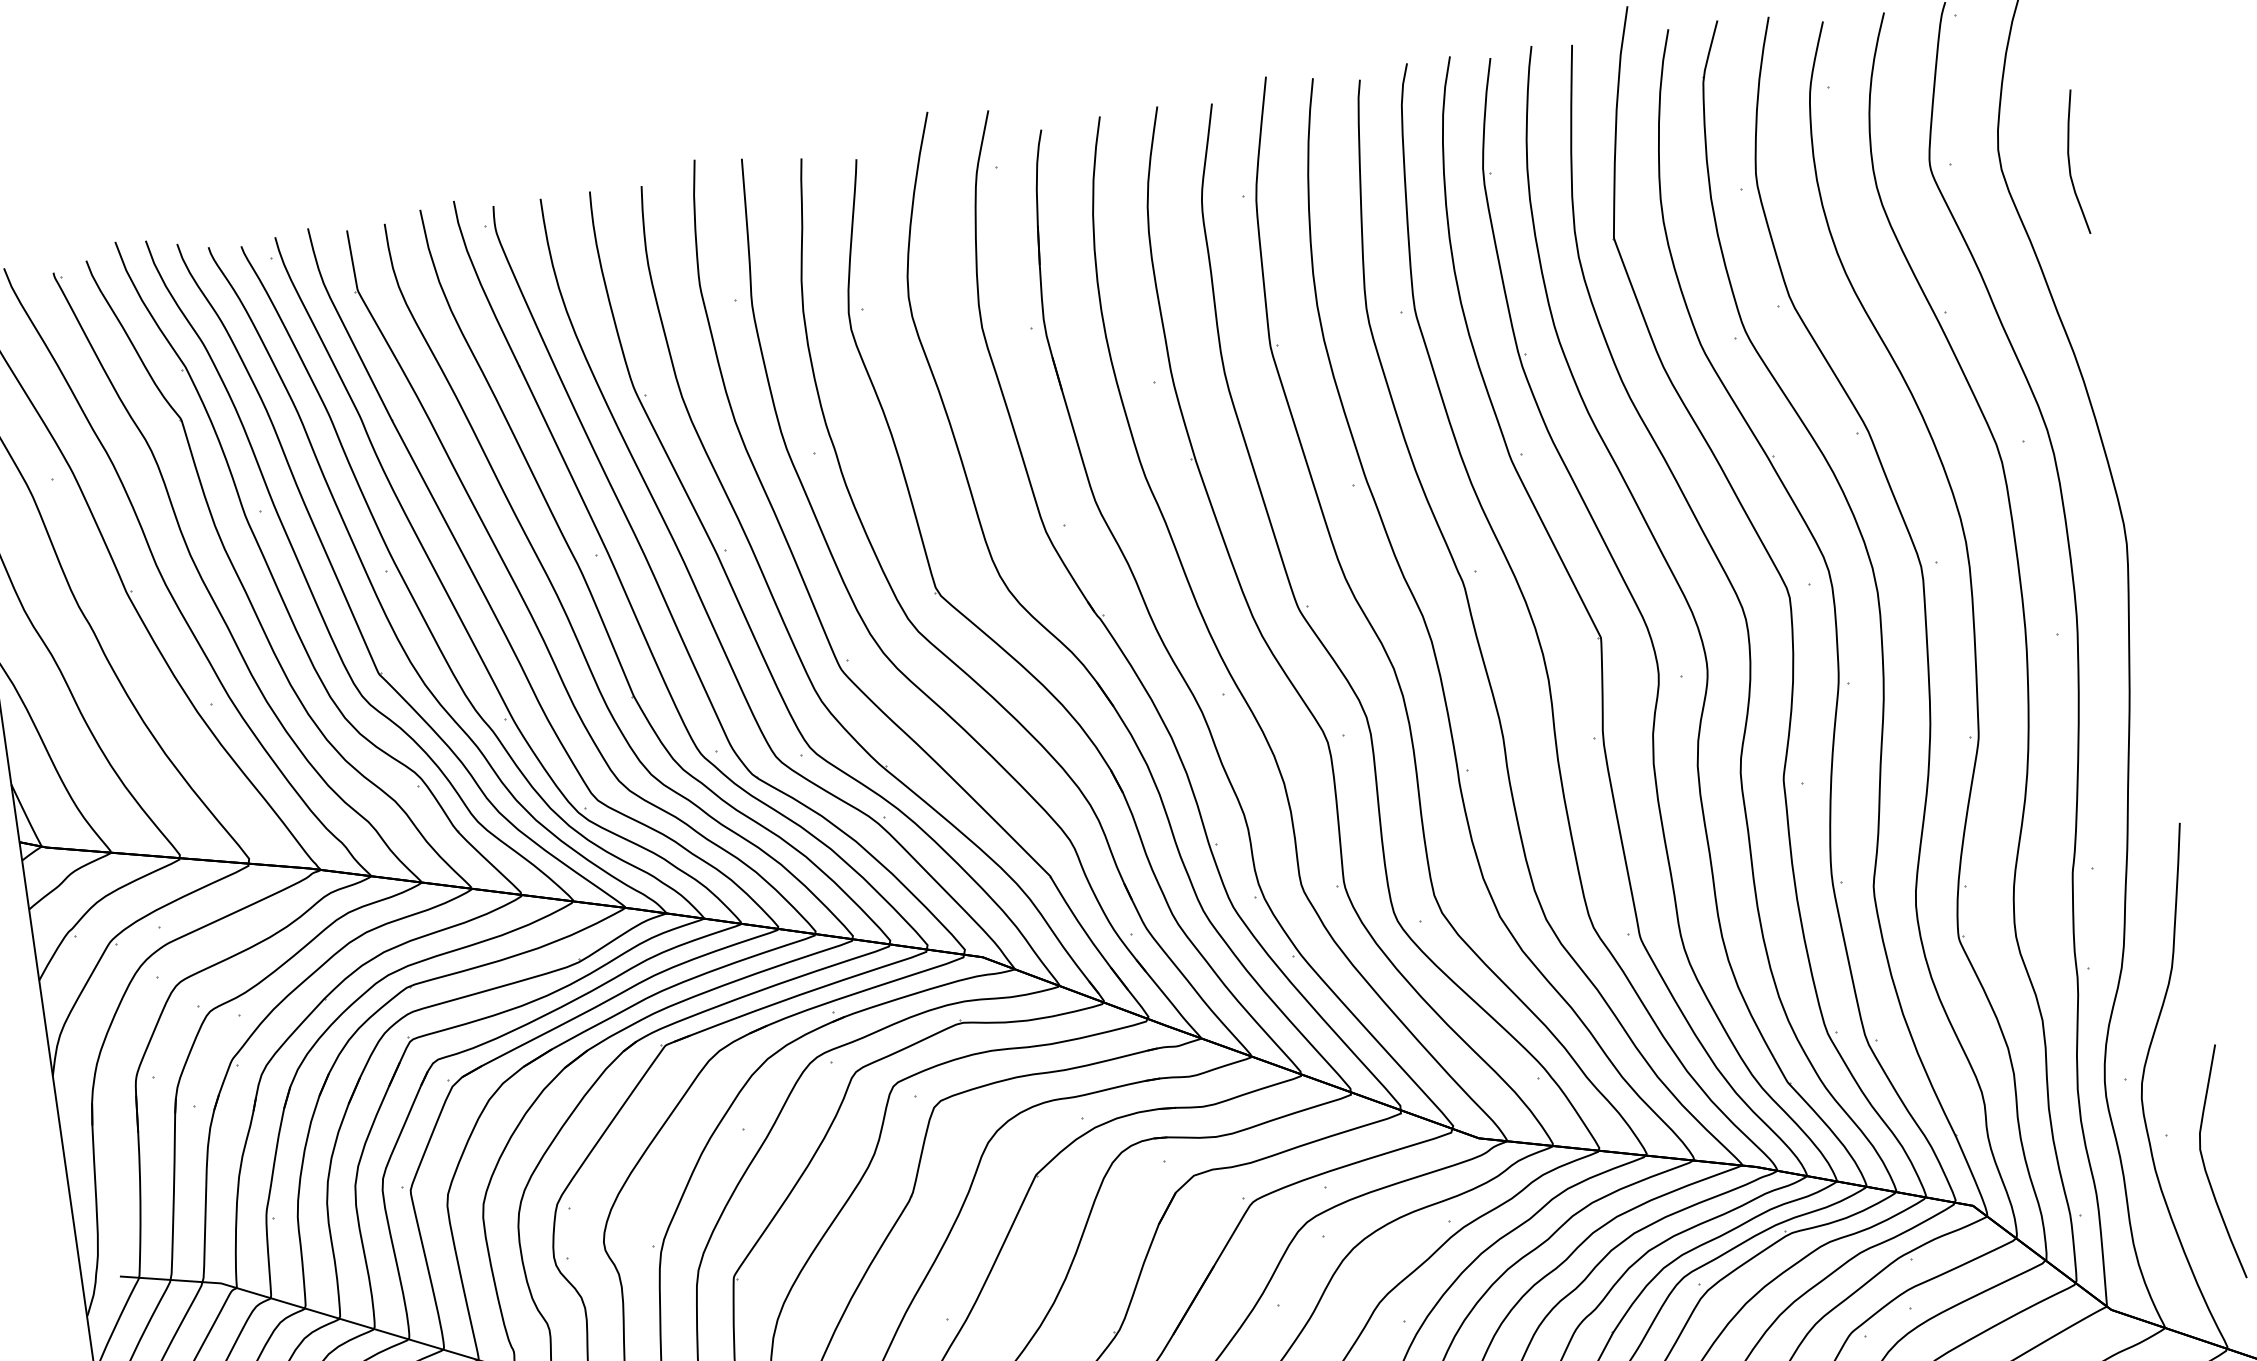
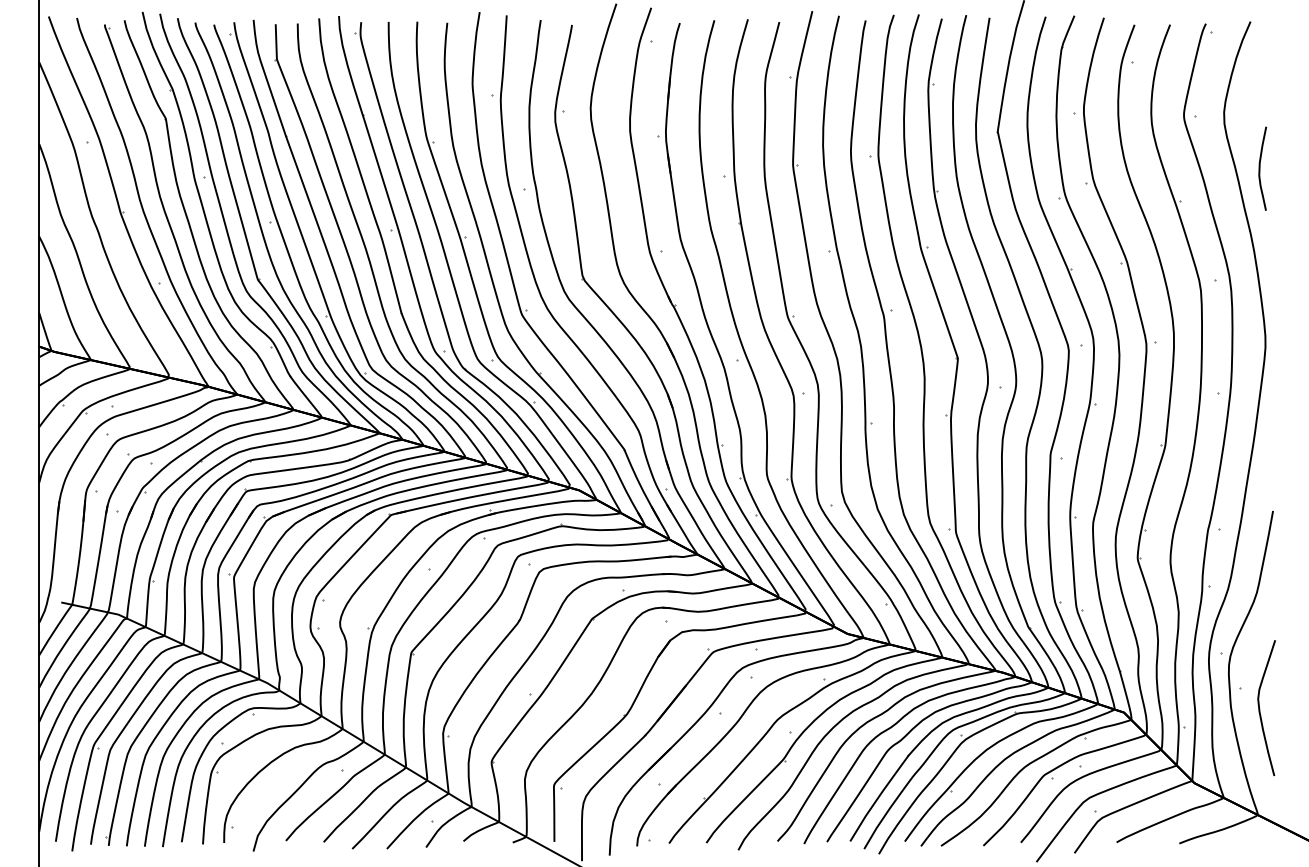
curve: (2070, 162) -> (1260, 168), moved

